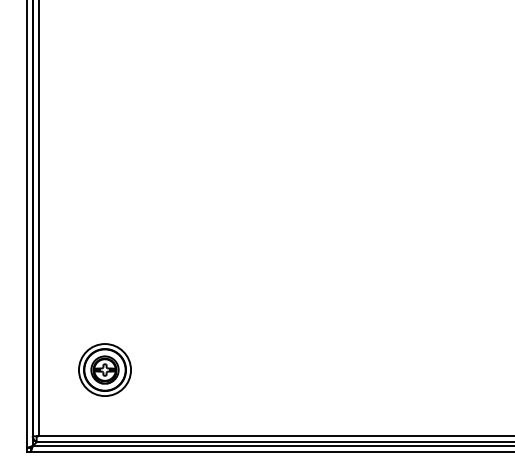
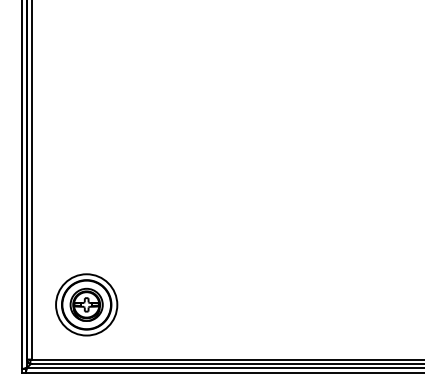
part: (104, 369) -> (86, 304), size x1.43

